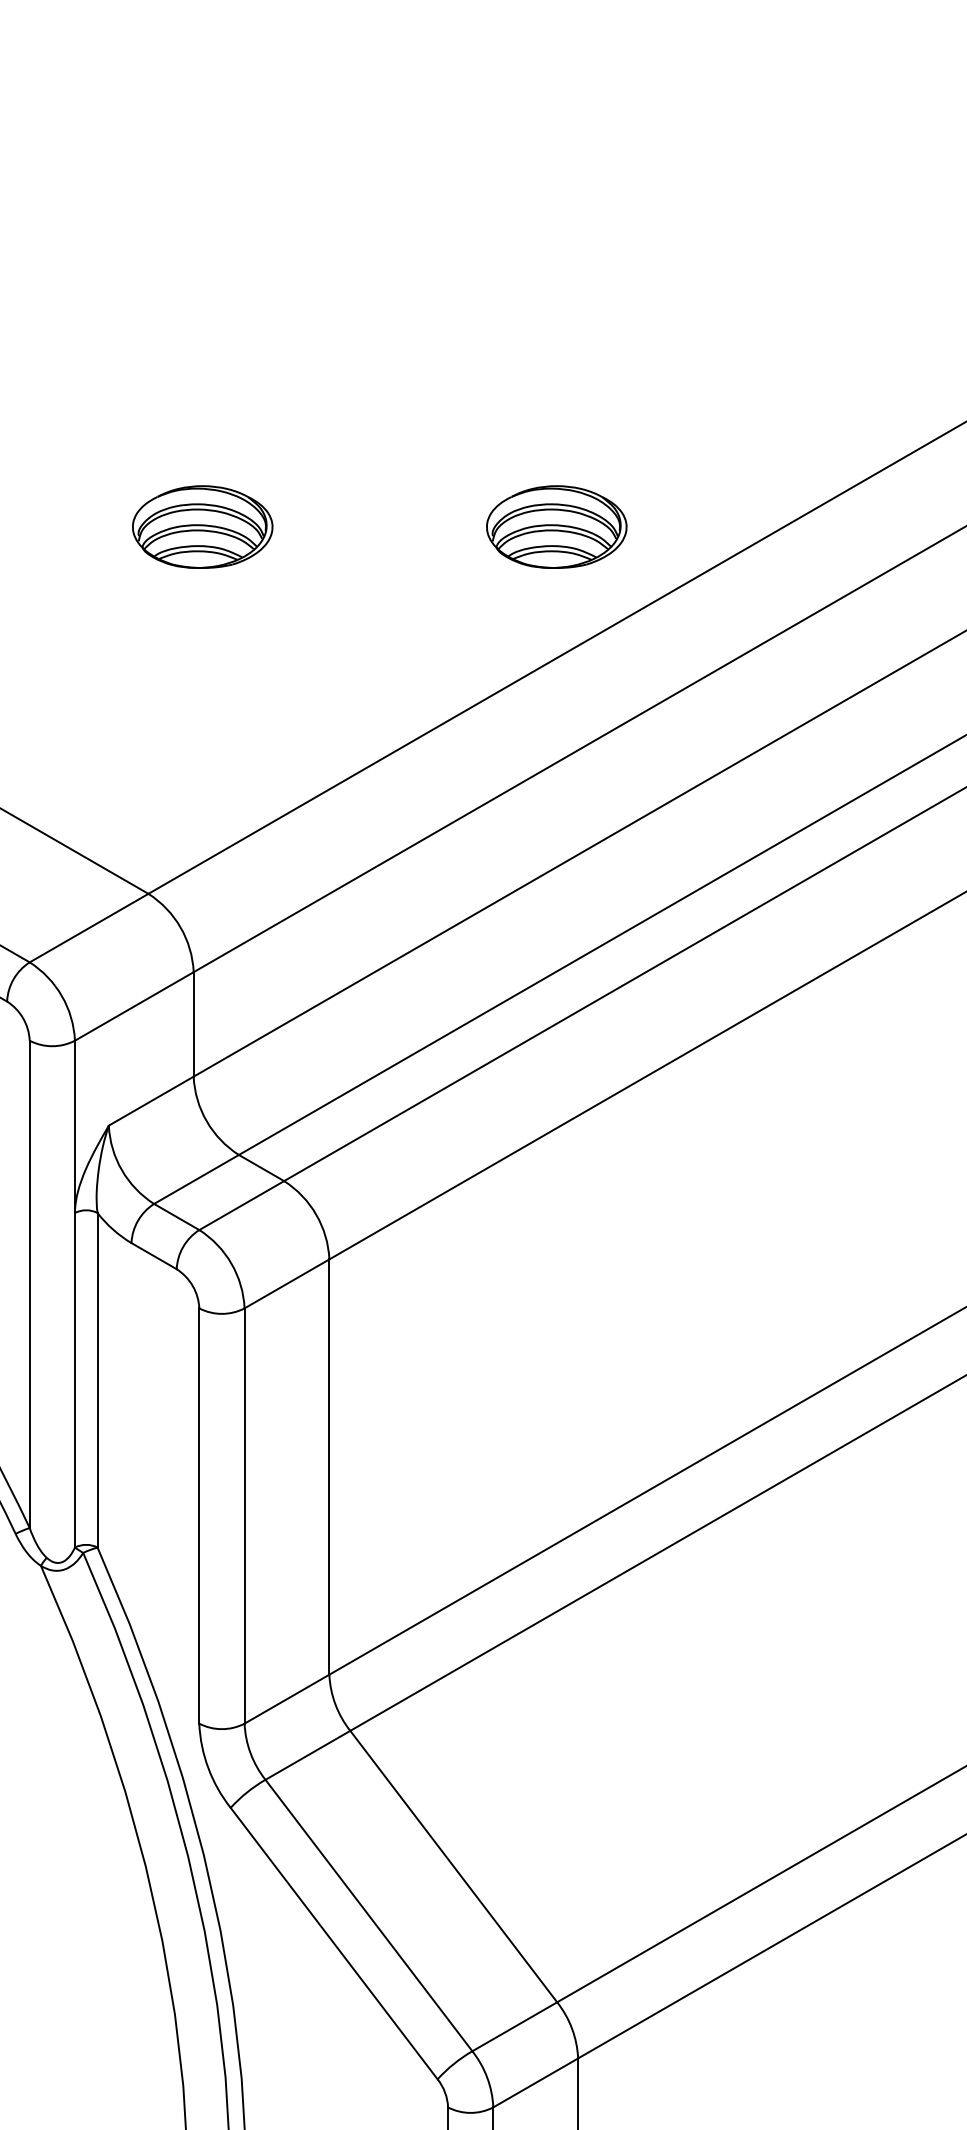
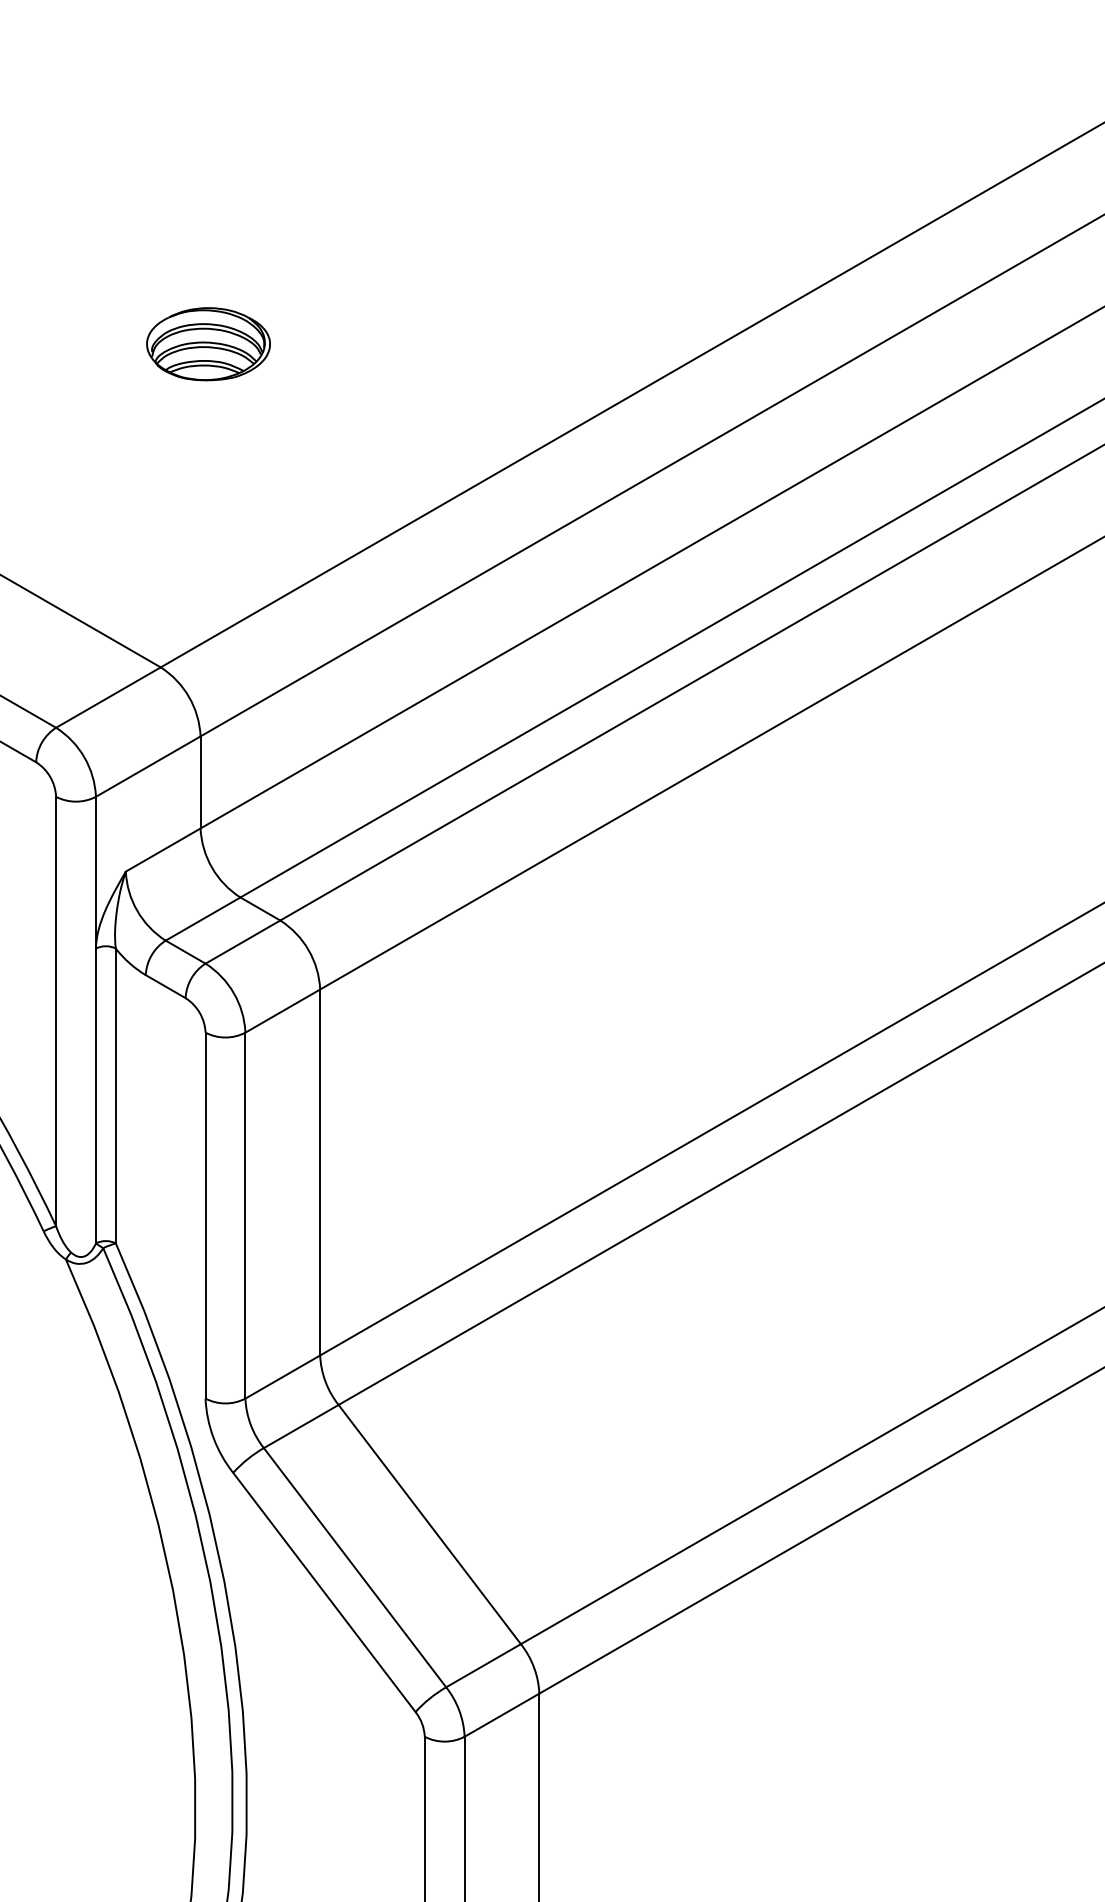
part: (556, 527) -> (520, 344), removed

